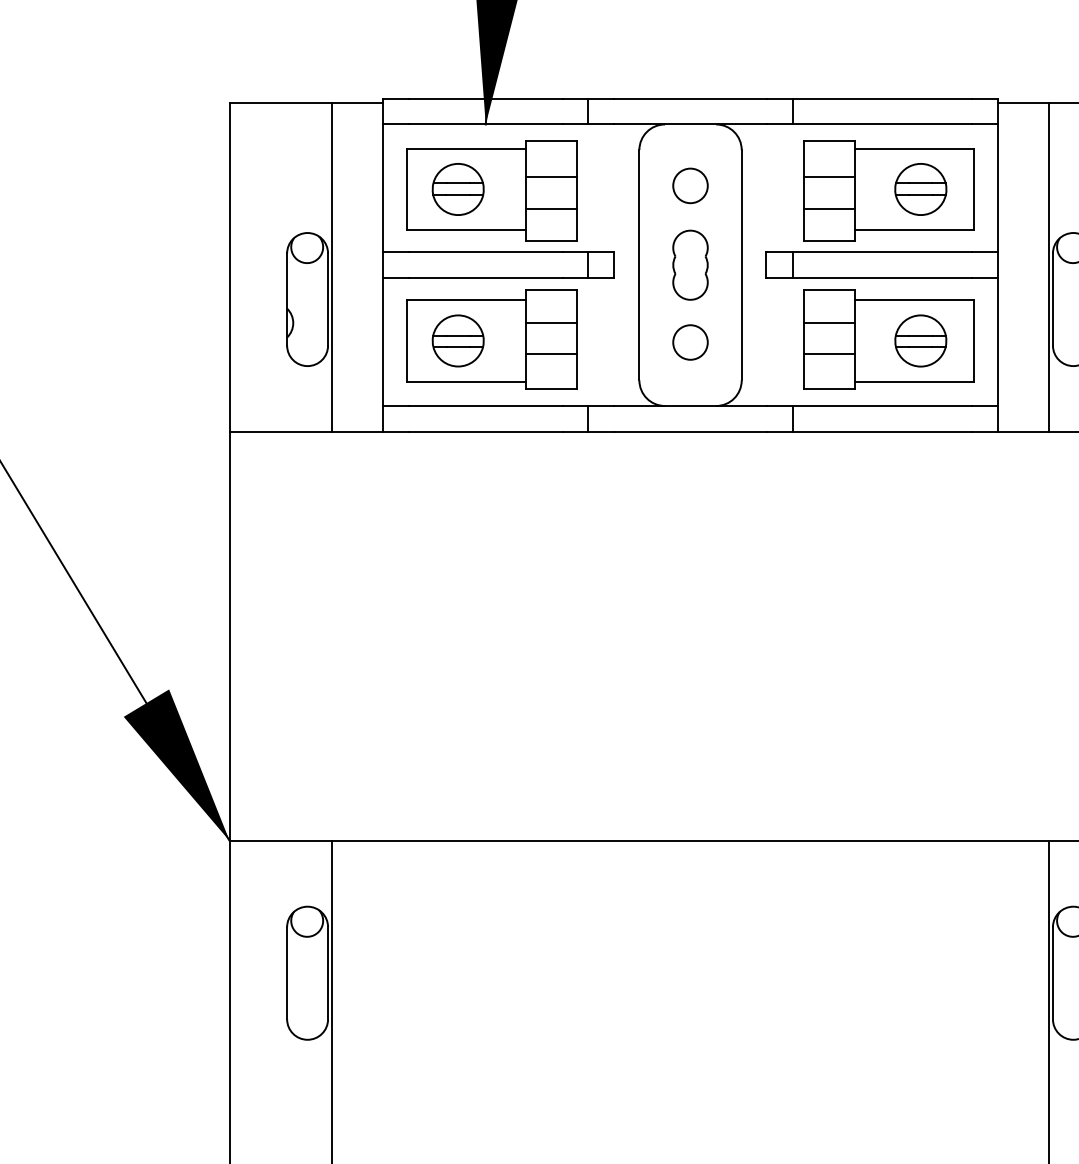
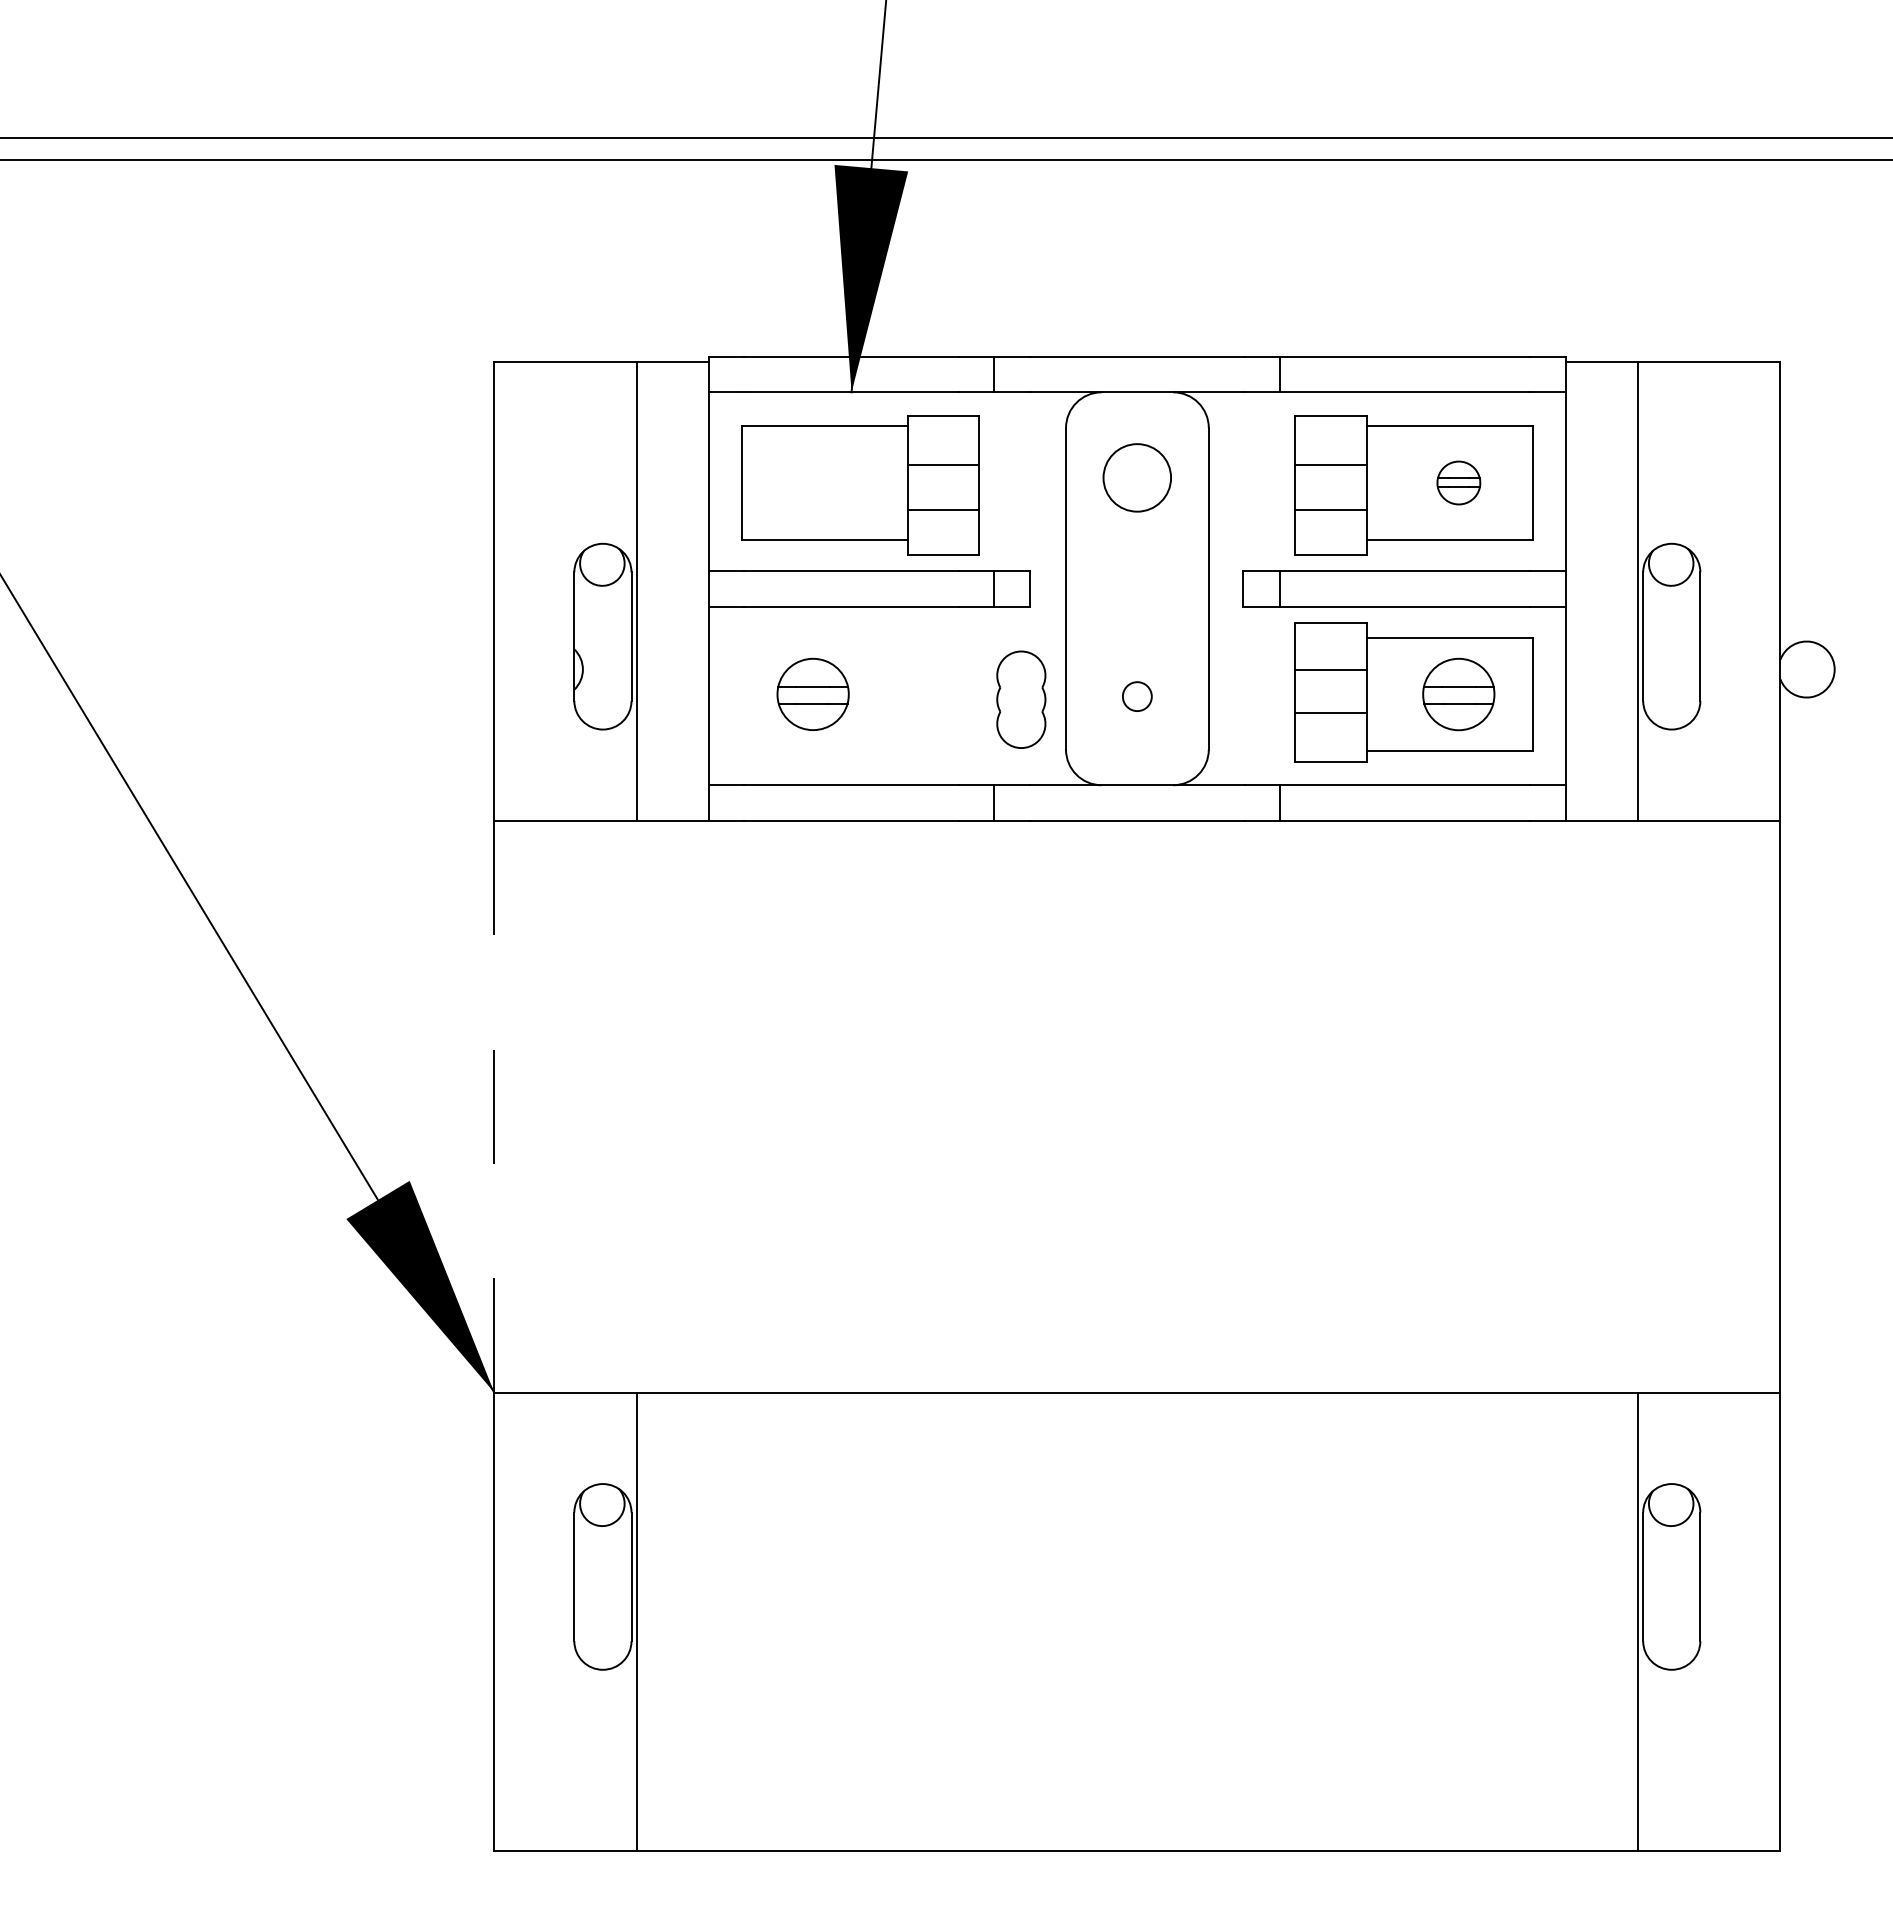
circle: (690, 186) -> (1137, 478), size x1.4
part: (457, 189) -> (812, 482), removed
part: (920, 189) -> (1458, 482), size x0.6
part: (690, 265) -> (1021, 699), moved
part: (492, 339) -> (860, 692), removed
circle: (690, 342) -> (1137, 696), size x0.6
line: (229, 636) -> (494, 1106), solid -> dashed

